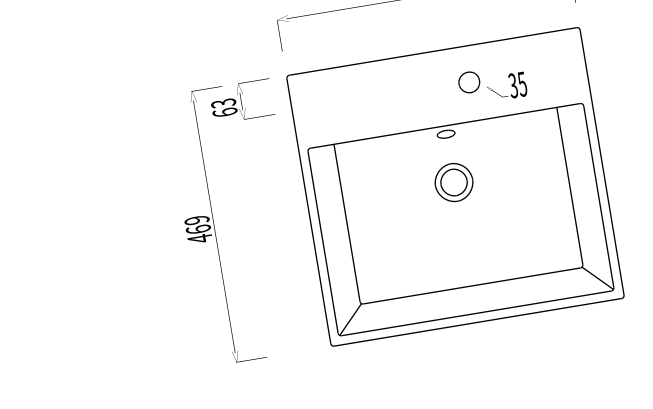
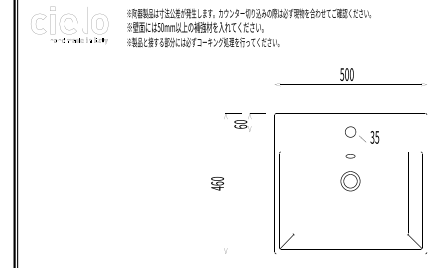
text: (493, 83) -> (362, 134), moved
text: (222, 102) -> (240, 121), 63 -> 60
text: (196, 219) -> (217, 178), 469 -> 460

